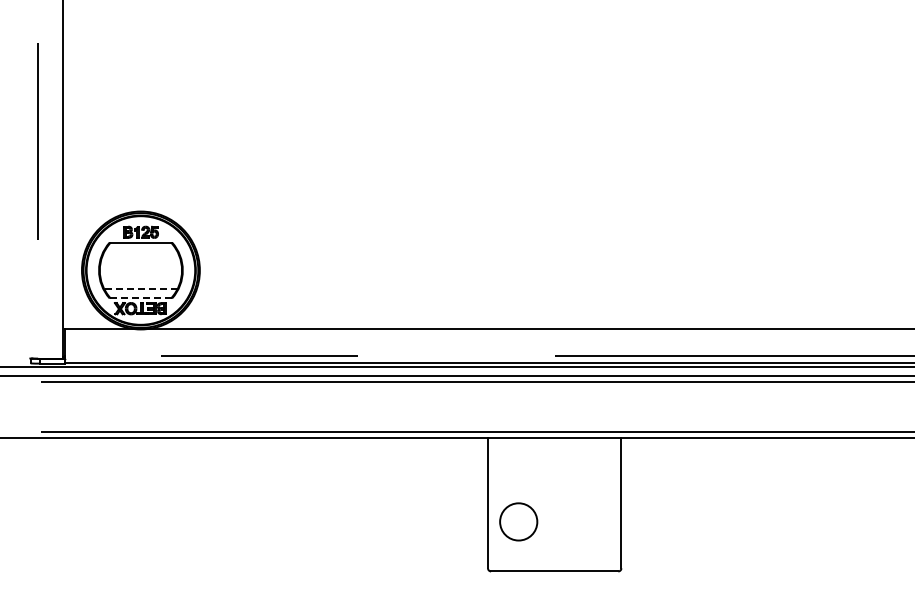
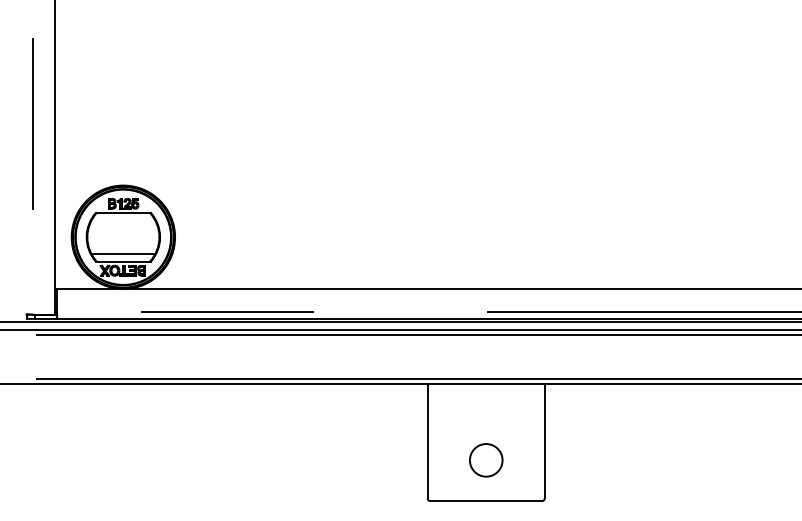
line: (140, 289) -> (123, 253), dashed -> solid
line: (140, 298) -> (123, 261), dashed -> solid
circle: (518, 521) -> (486, 459), moved

